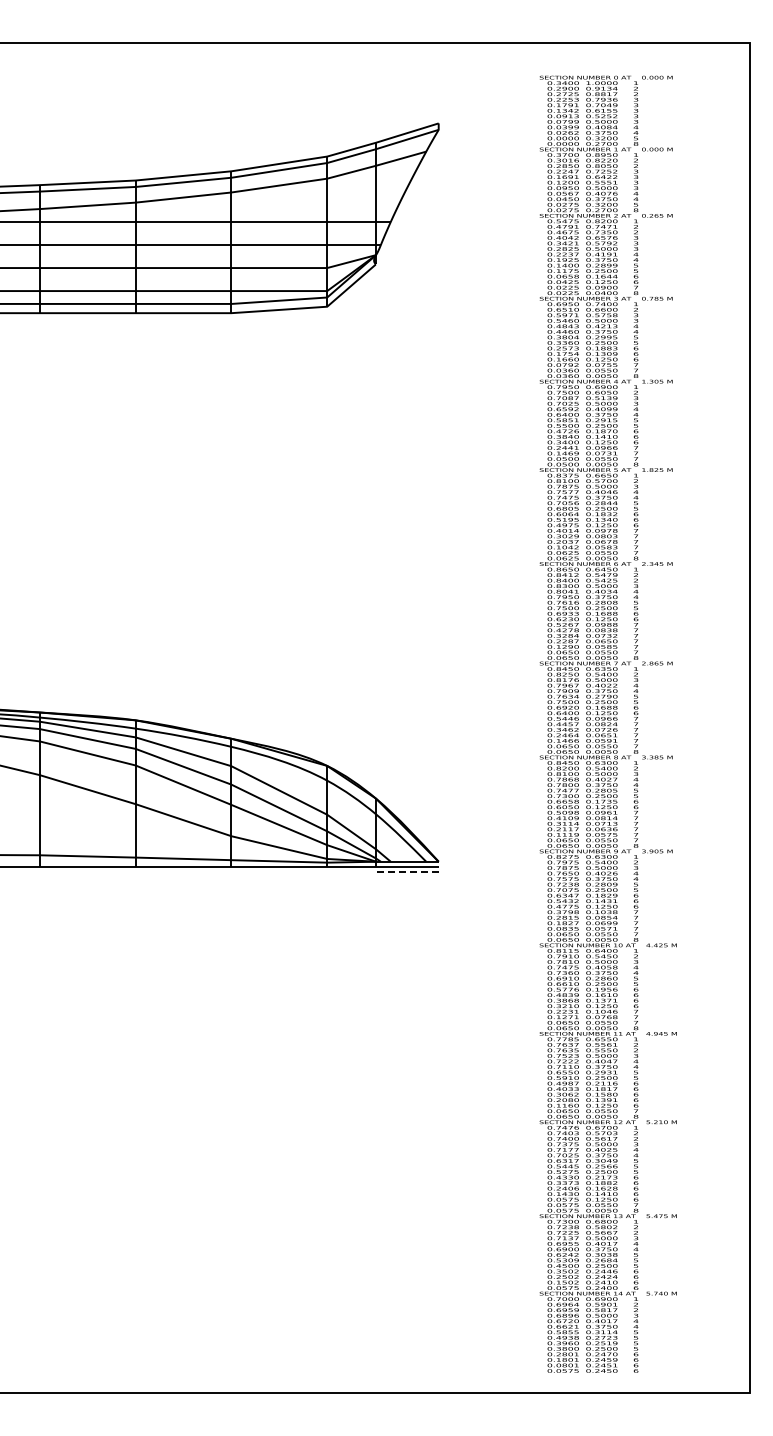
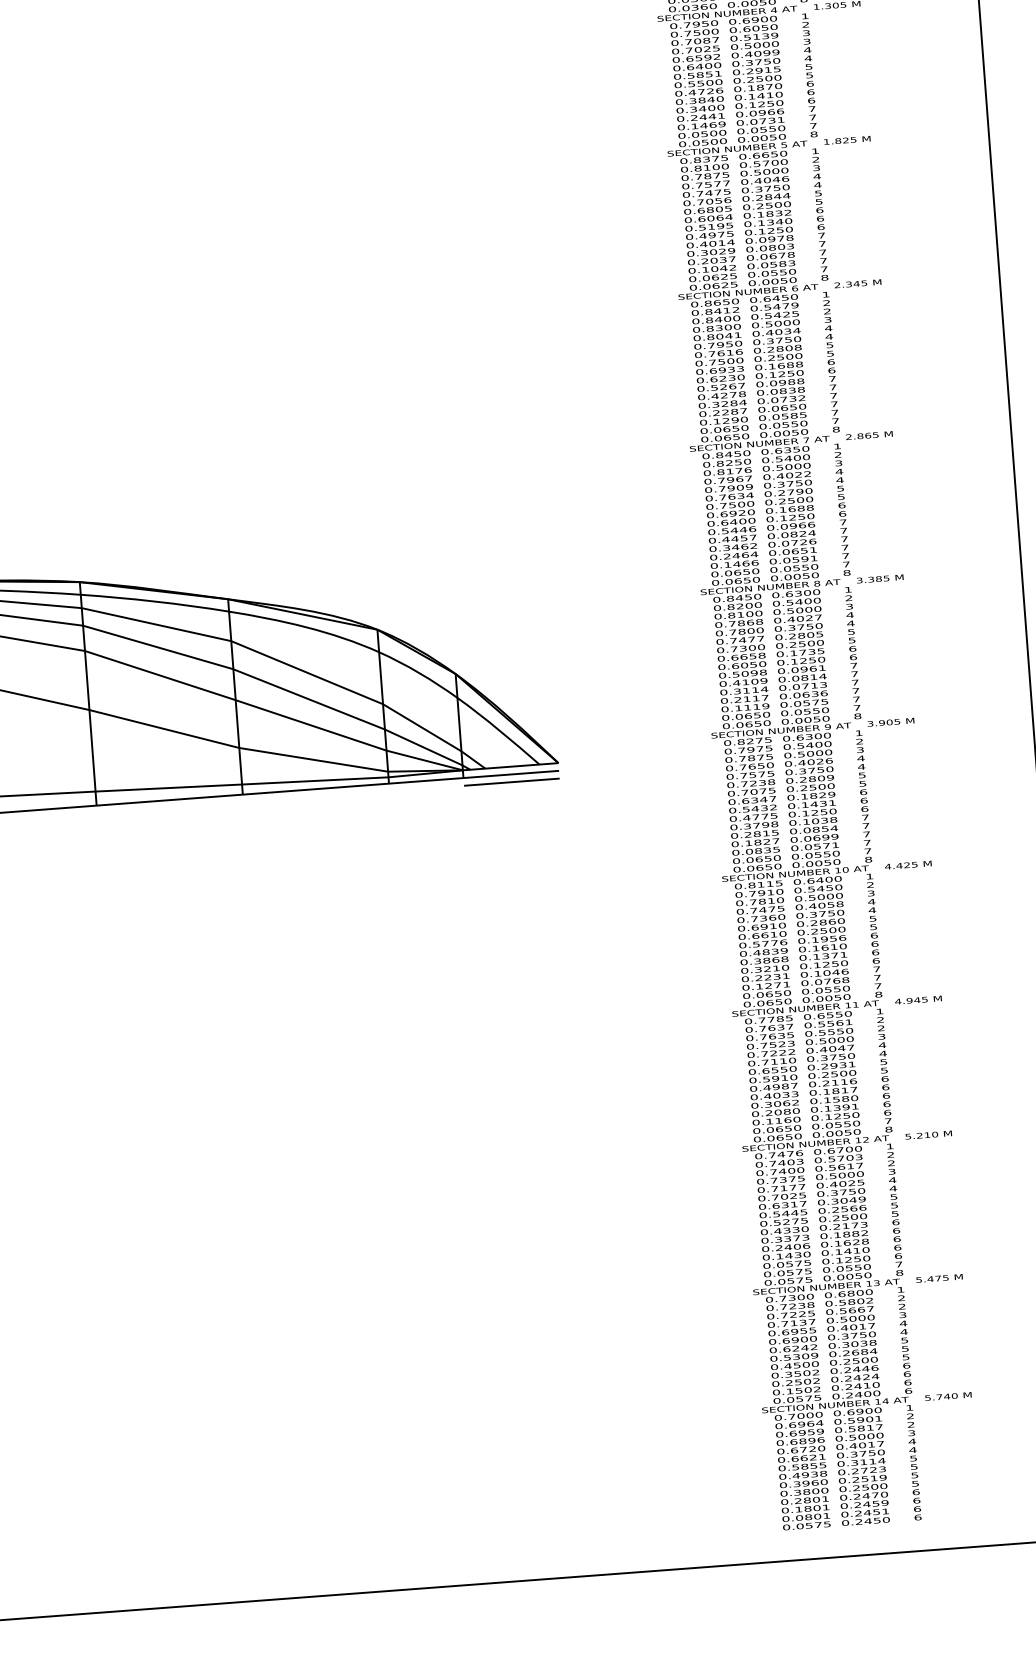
line: (406, 871) -> (510, 781), dashed -> solid

